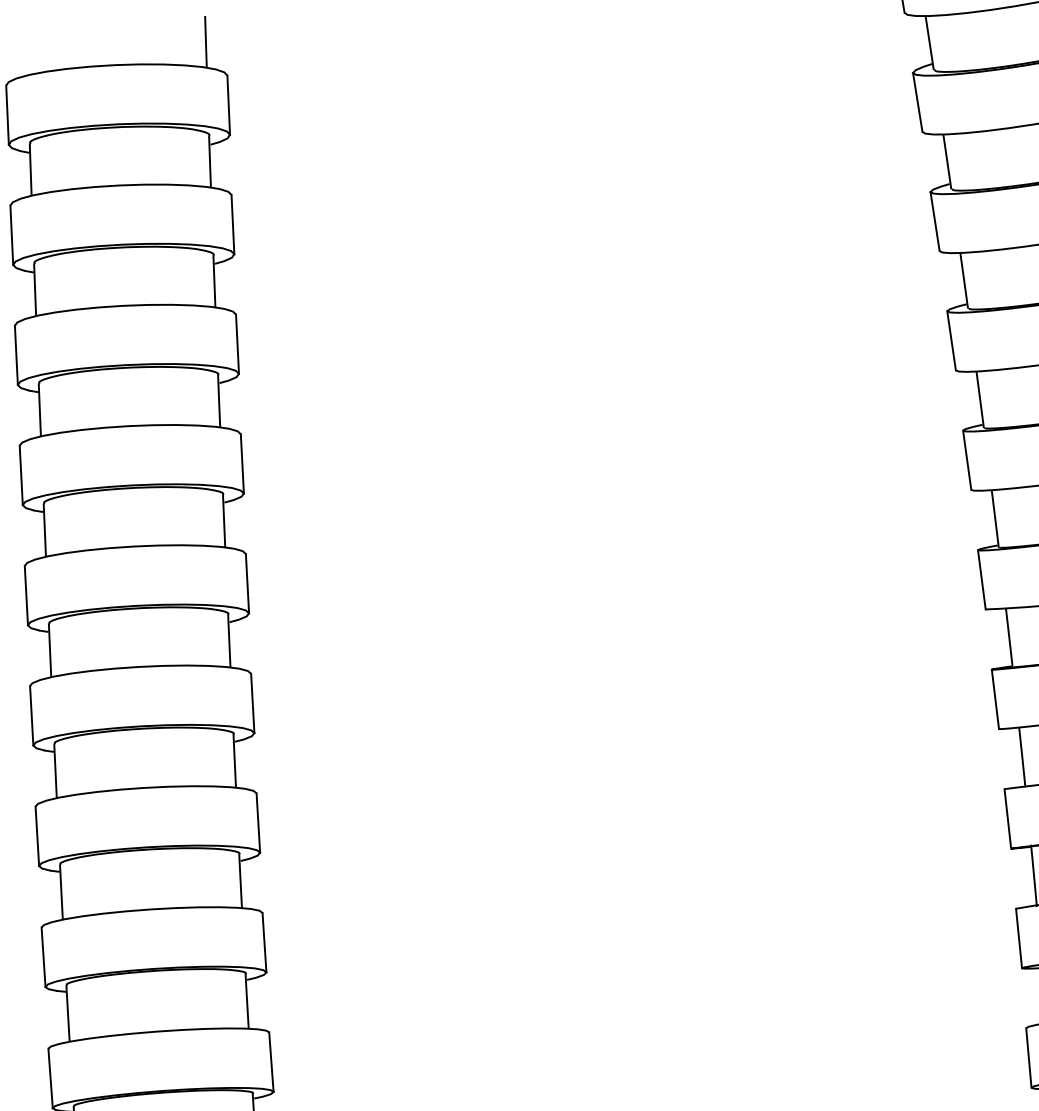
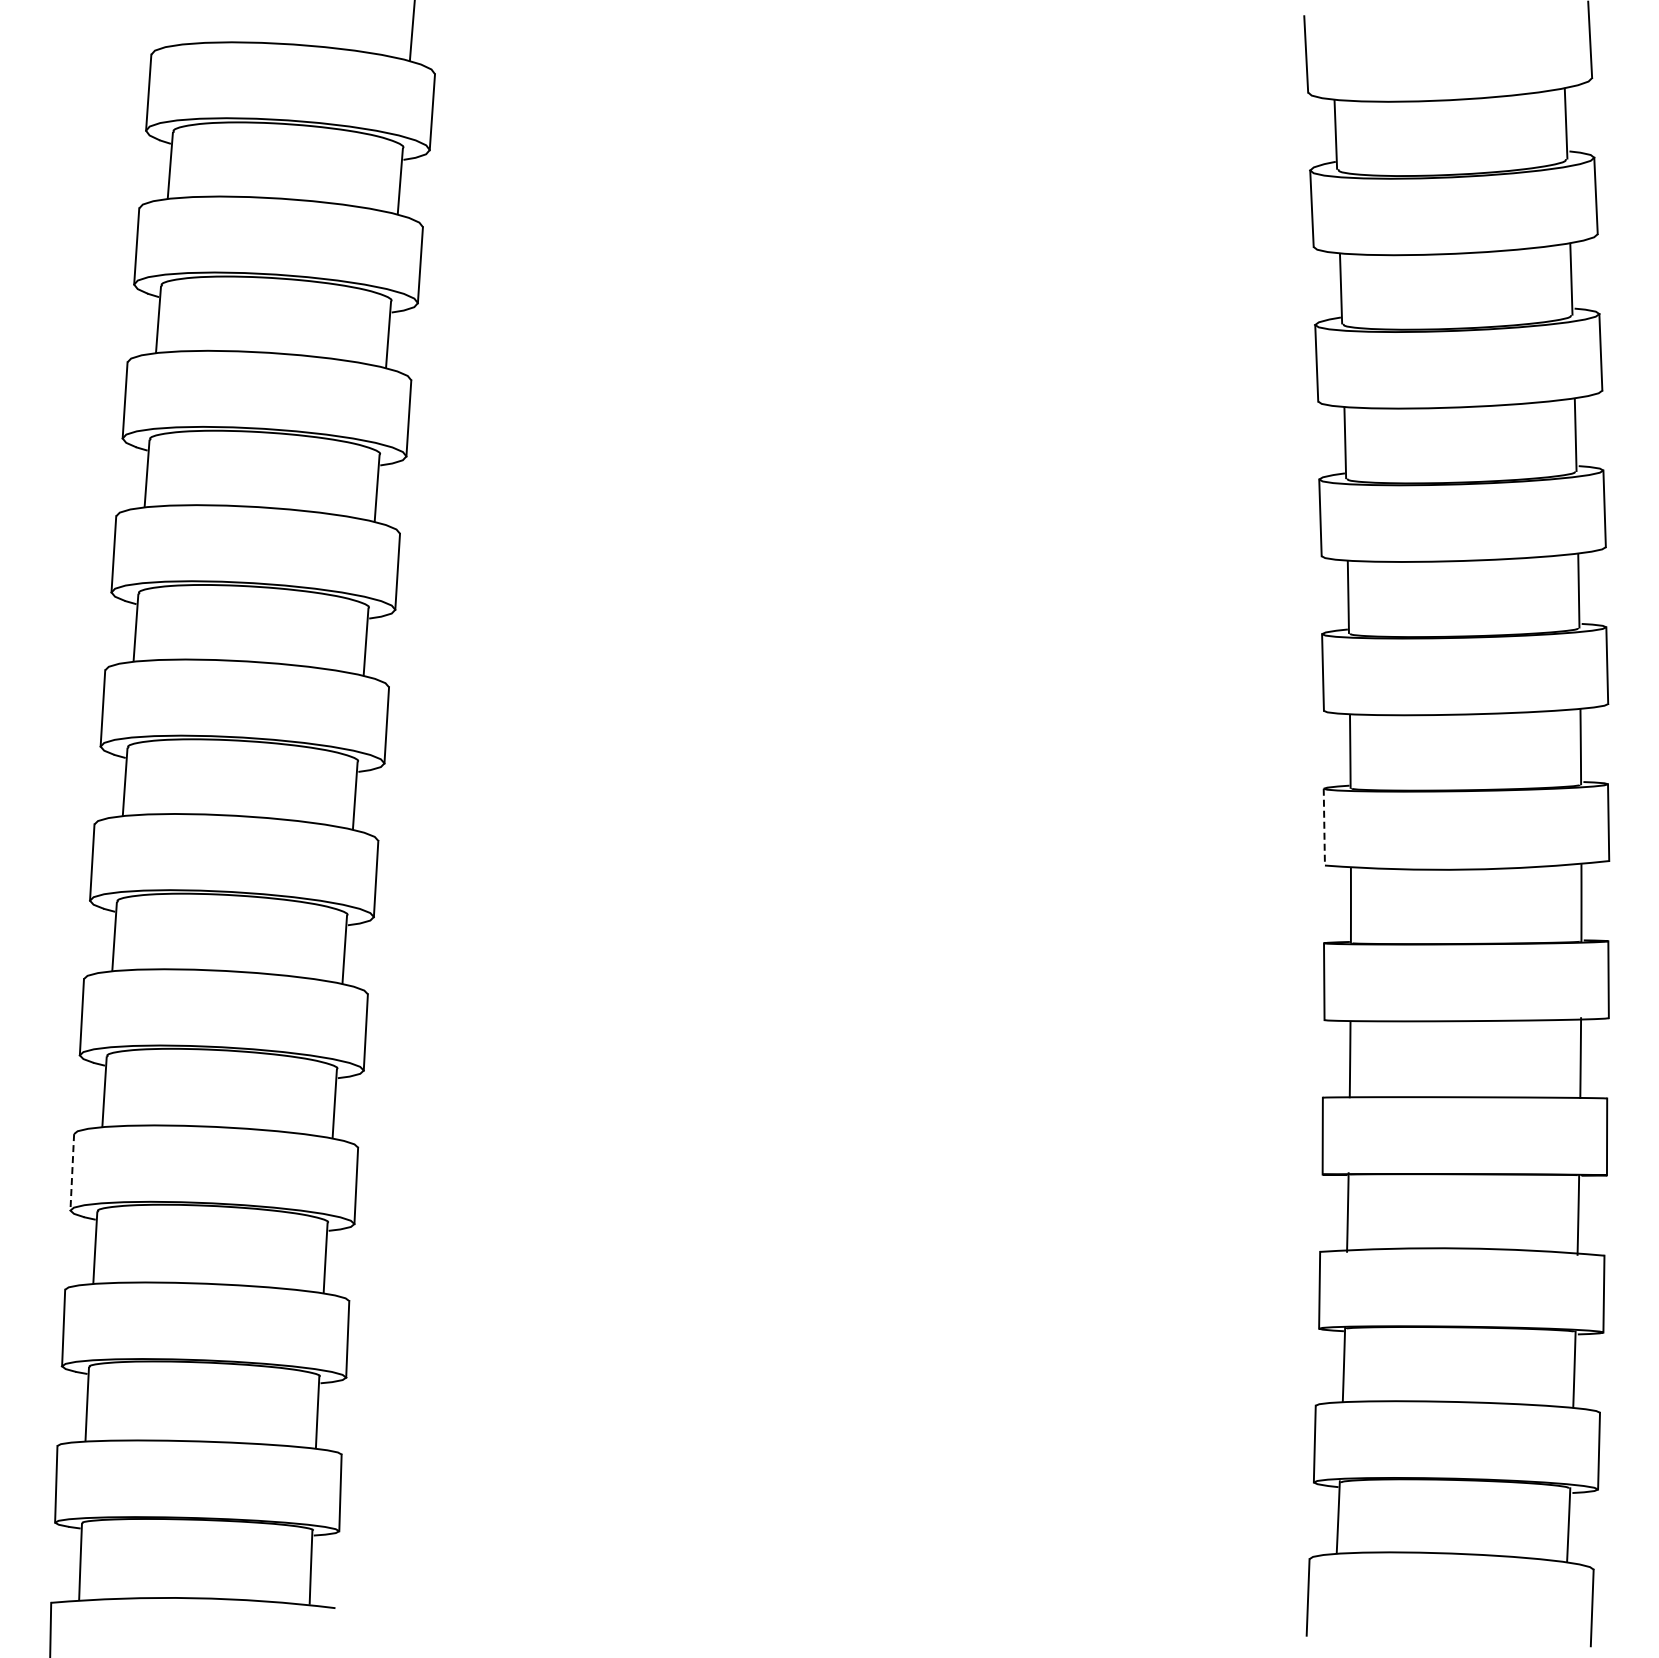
line: (981, 580) -> (1324, 827), solid -> dashed
line: (43, 957) -> (72, 1172), solid -> dashed

